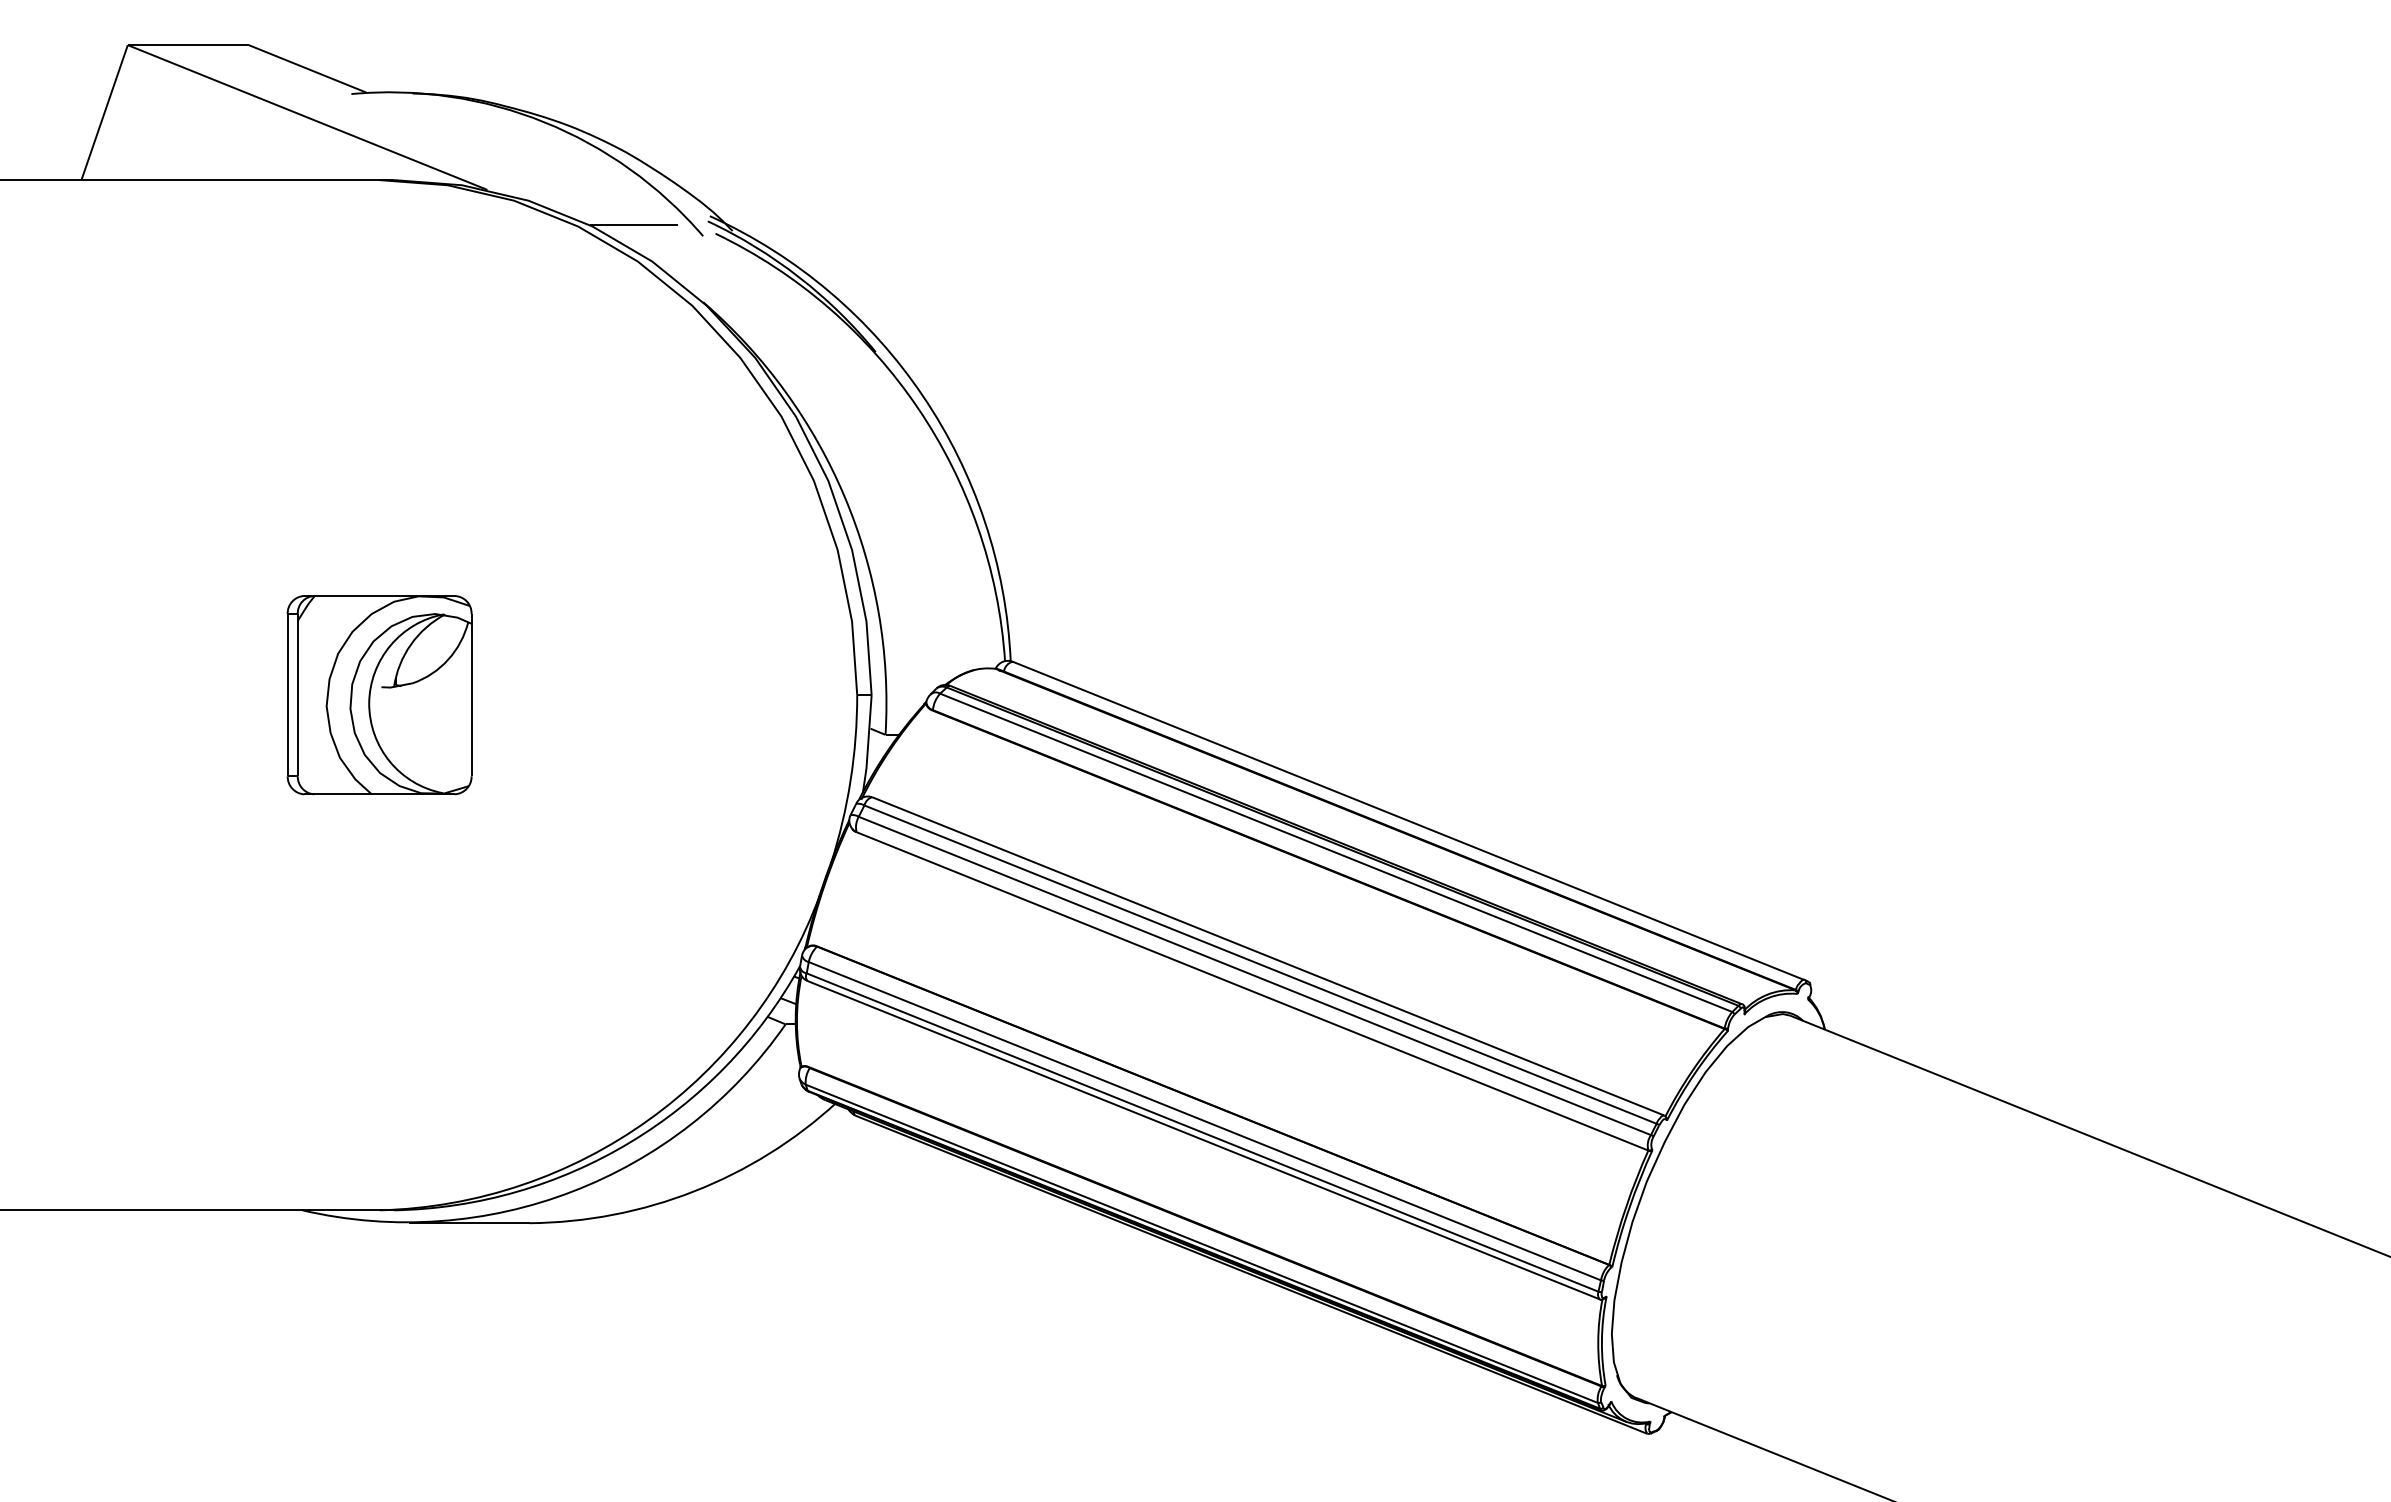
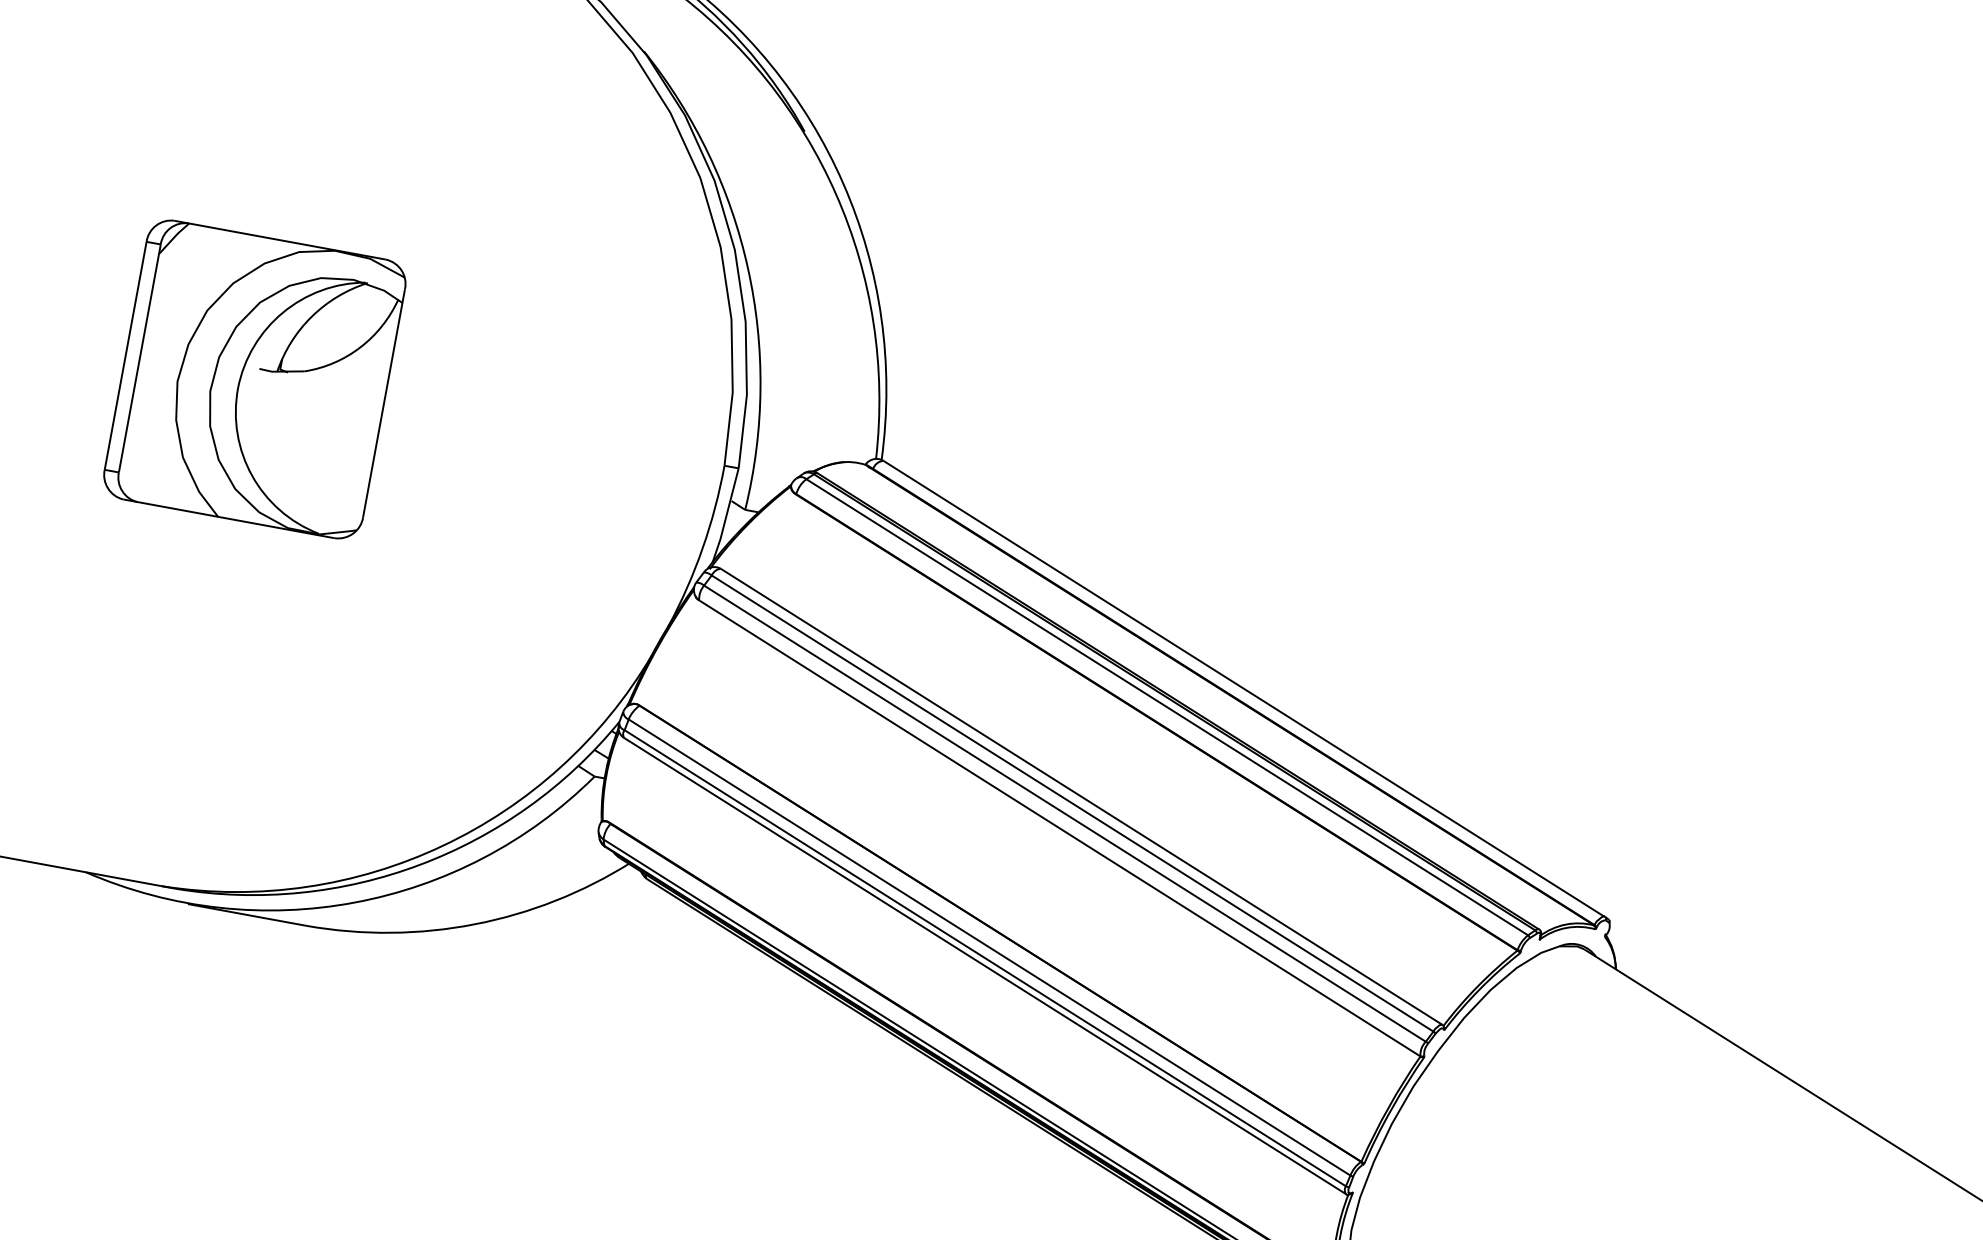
part: (379, 694) -> (254, 378), size x1.43

